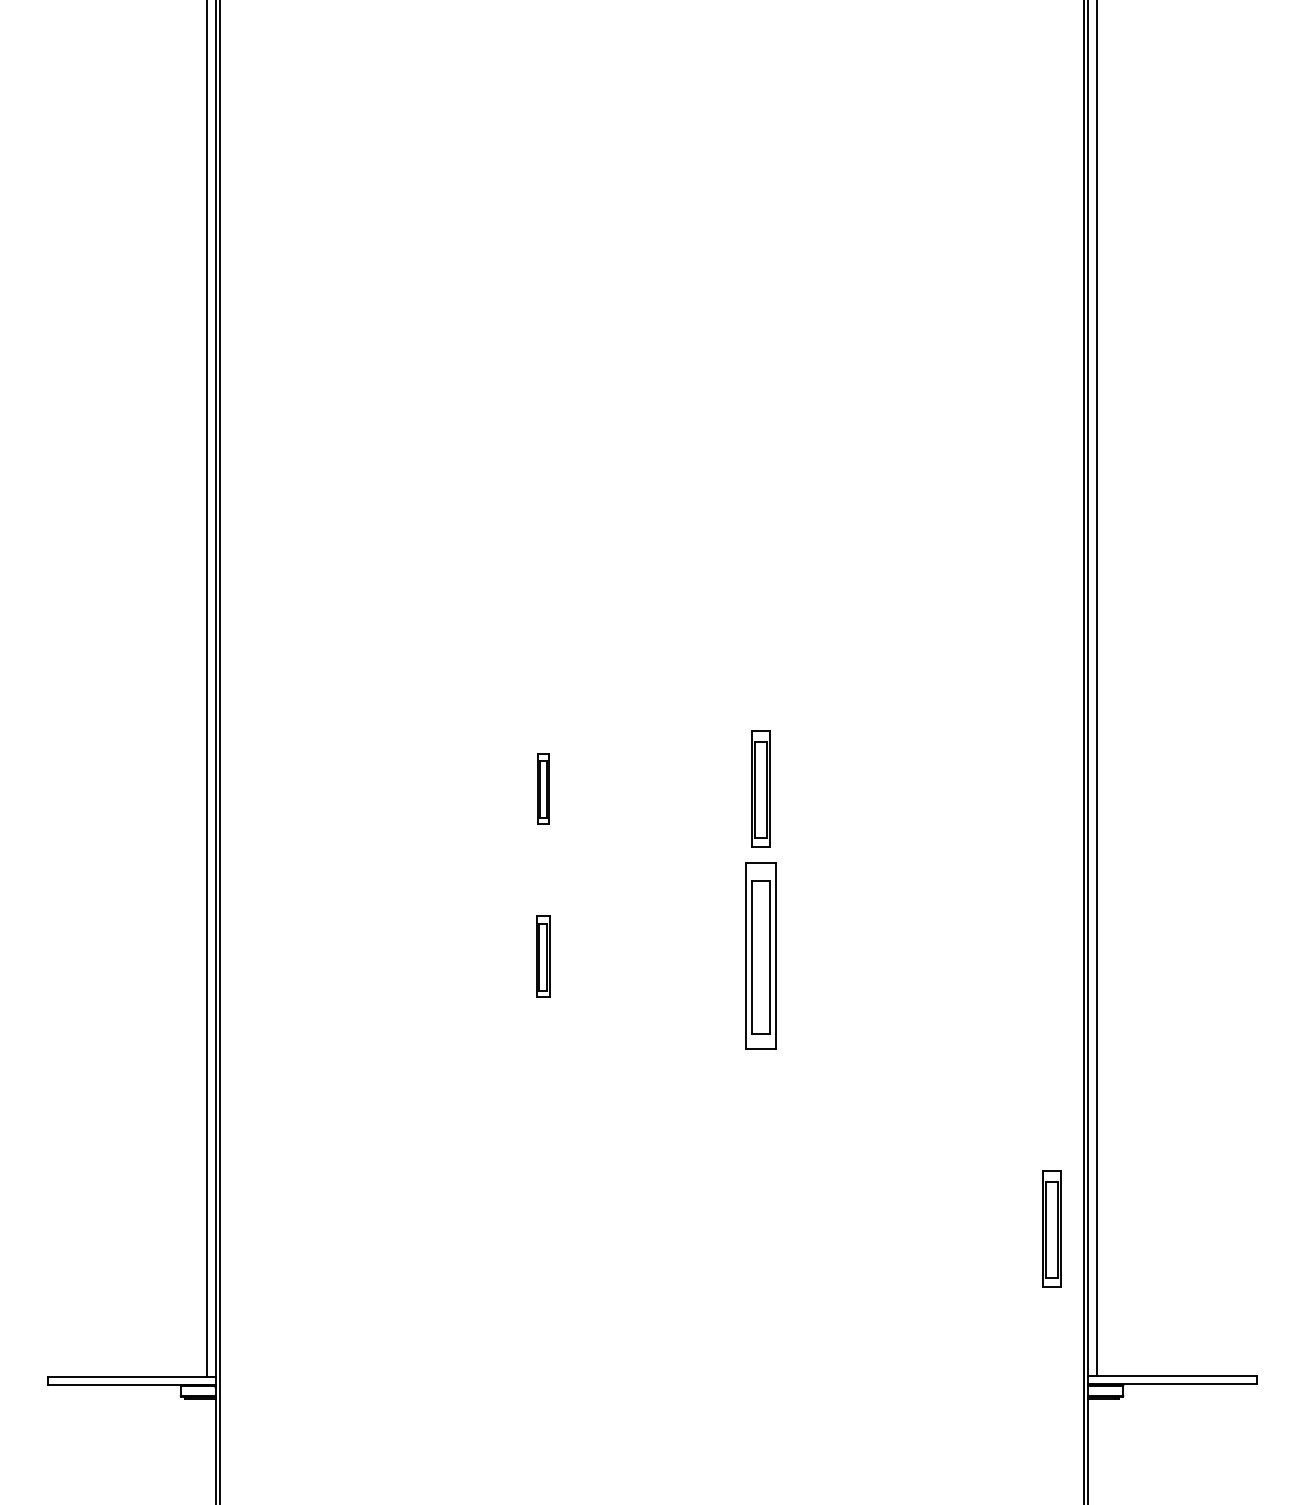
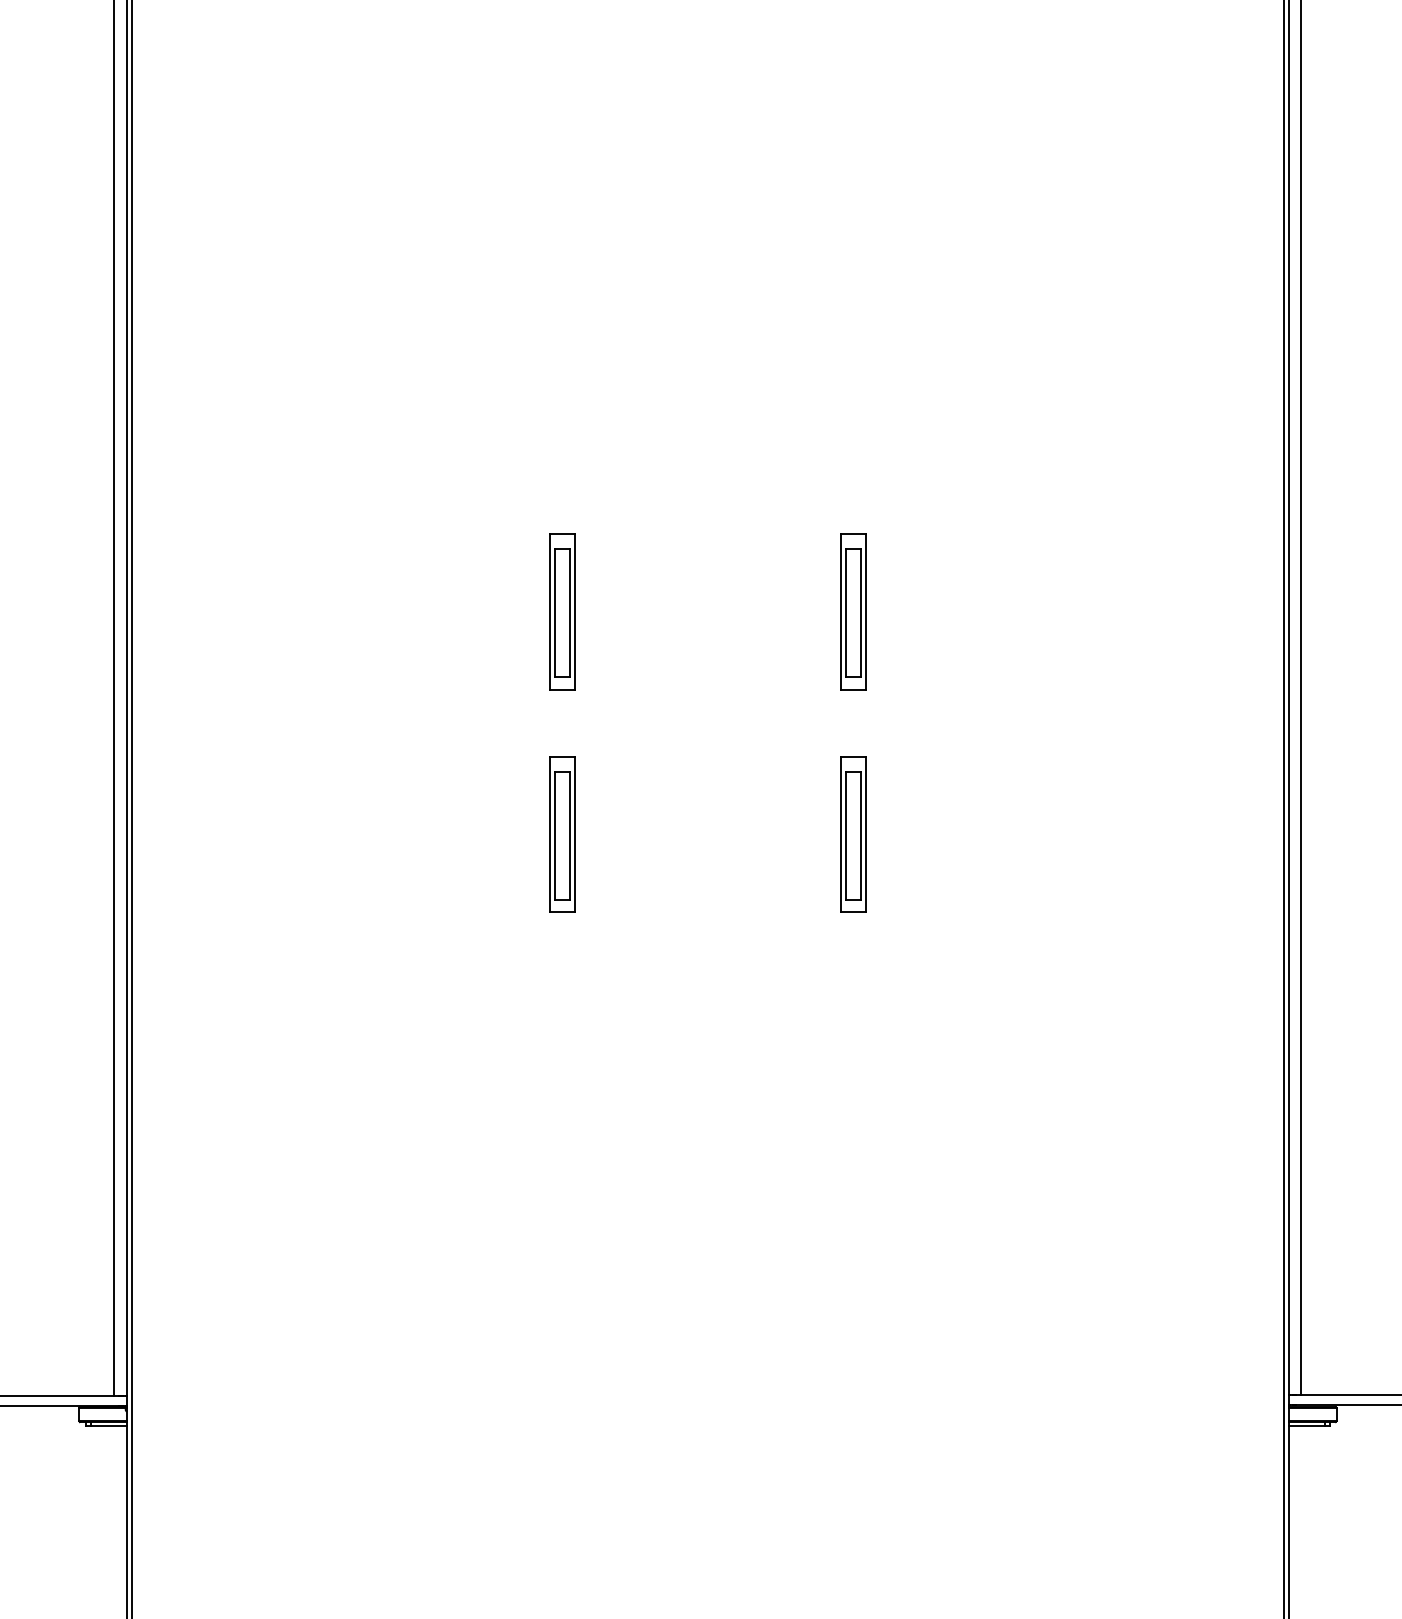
part: (543, 788) -> (563, 610), size x1.67
part: (543, 956) -> (563, 835), size x1.43
part: (760, 956) -> (852, 835), size x0.62
part: (1051, 1228) -> (1240, 1197), removed

